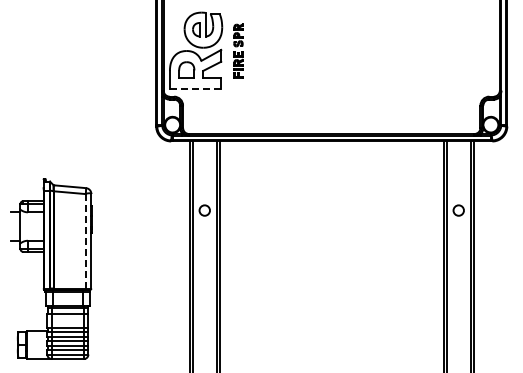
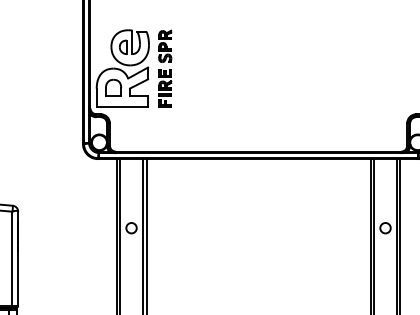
part: (238, 50) -> (165, 68), size x1.43
line: (195, 89) -> (122, 107), dashed -> solid
line: (85, 240) -> (12, 258), dashed -> solid

